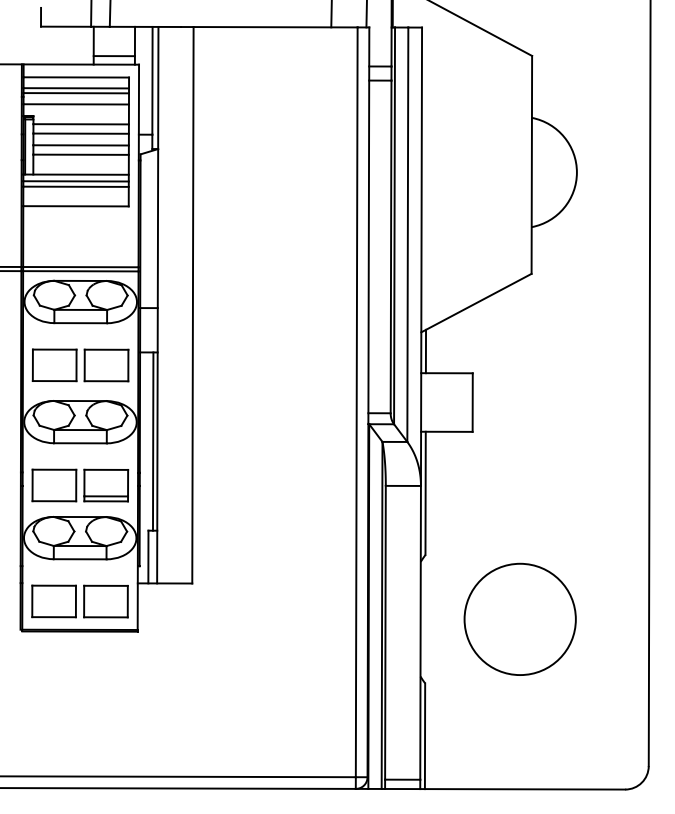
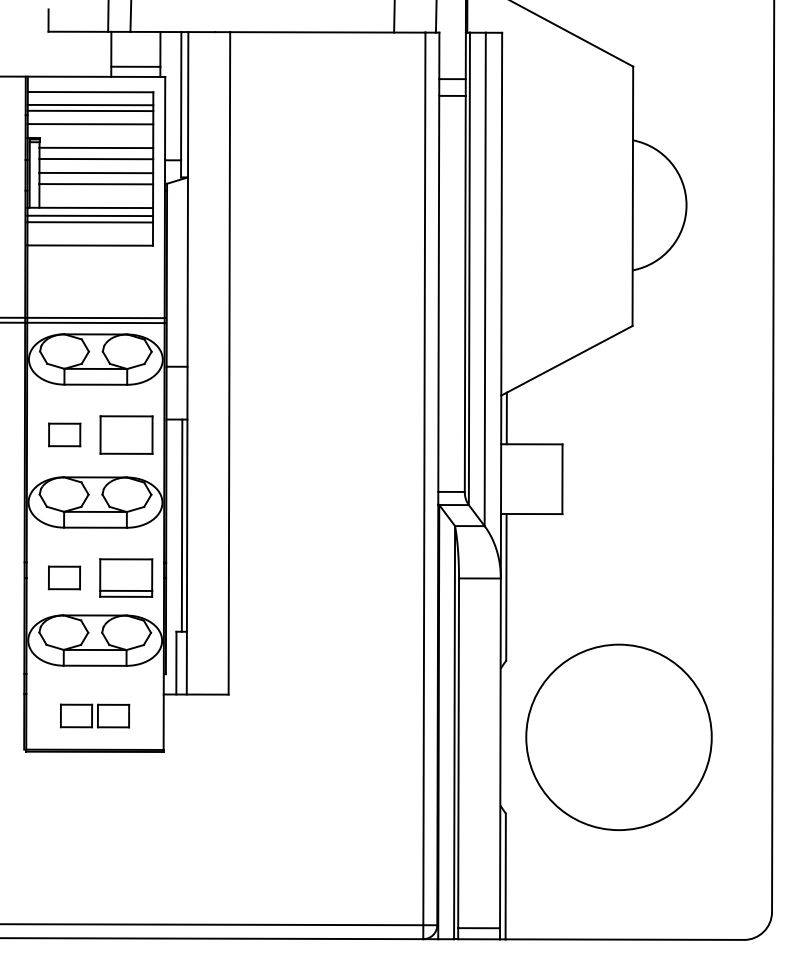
part: (54, 365) -> (64, 434), size x0.6
part: (54, 485) -> (64, 577), size x0.6
part: (79, 601) -> (94, 715), size x0.6
circle: (519, 619) -> (618, 737), size x1.4

